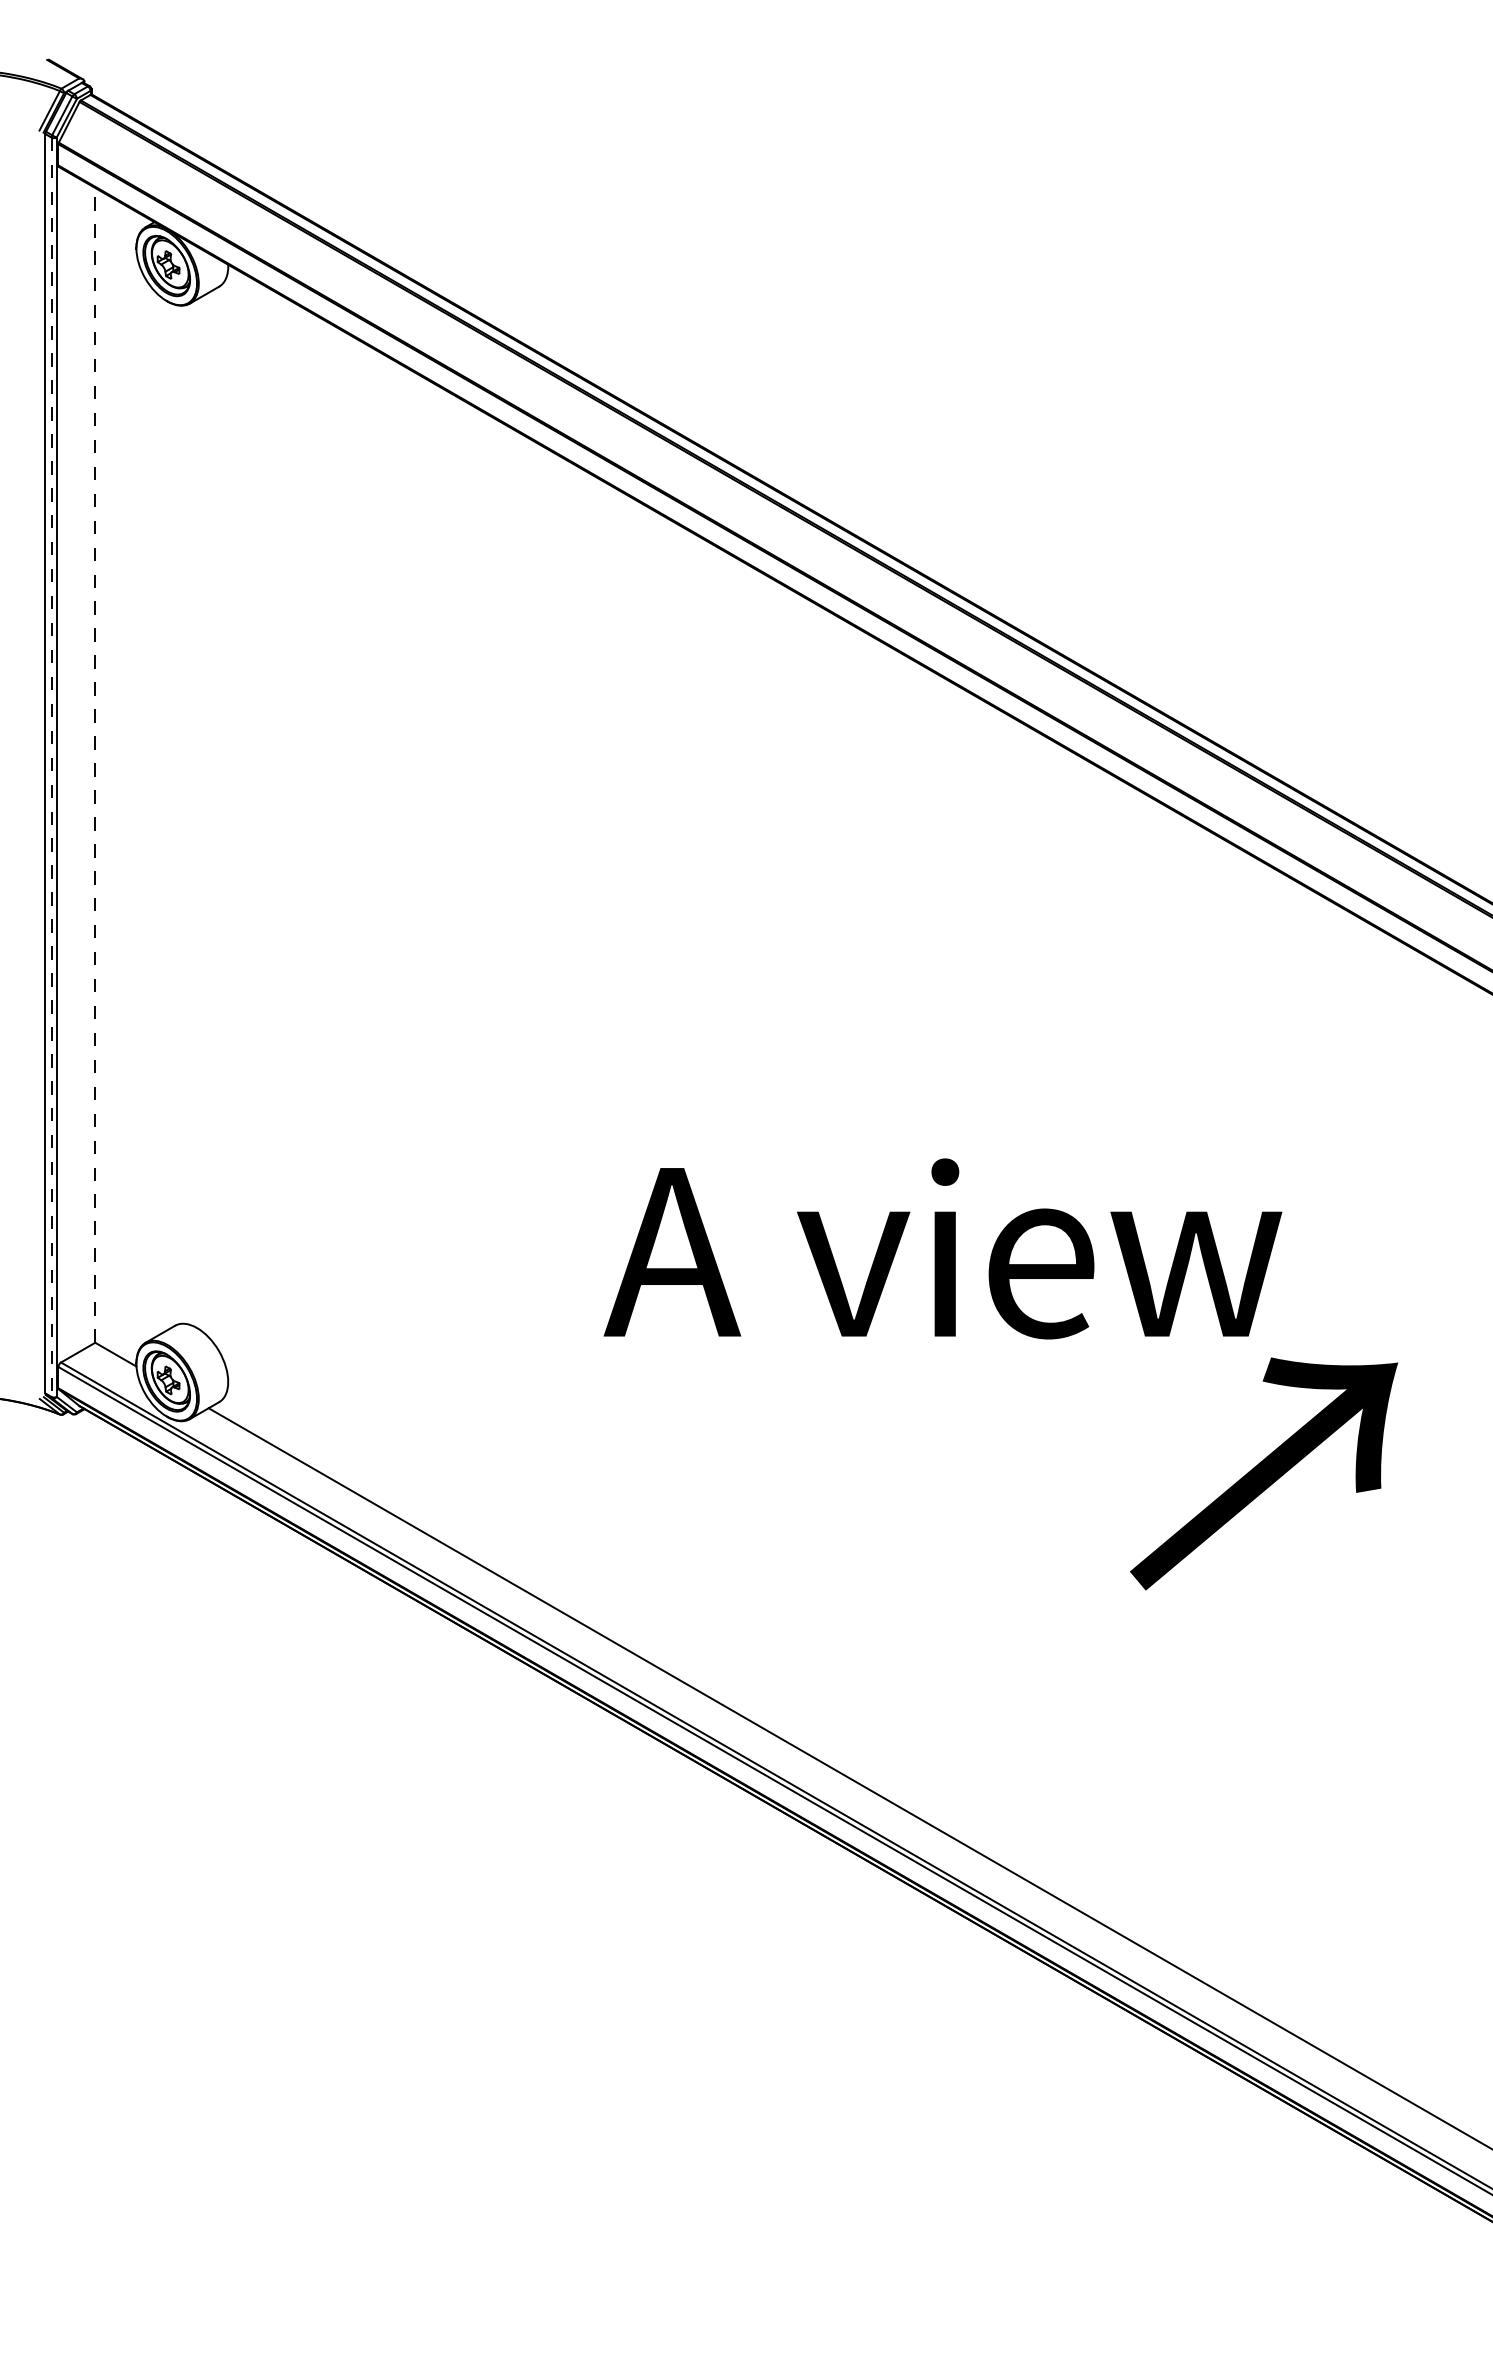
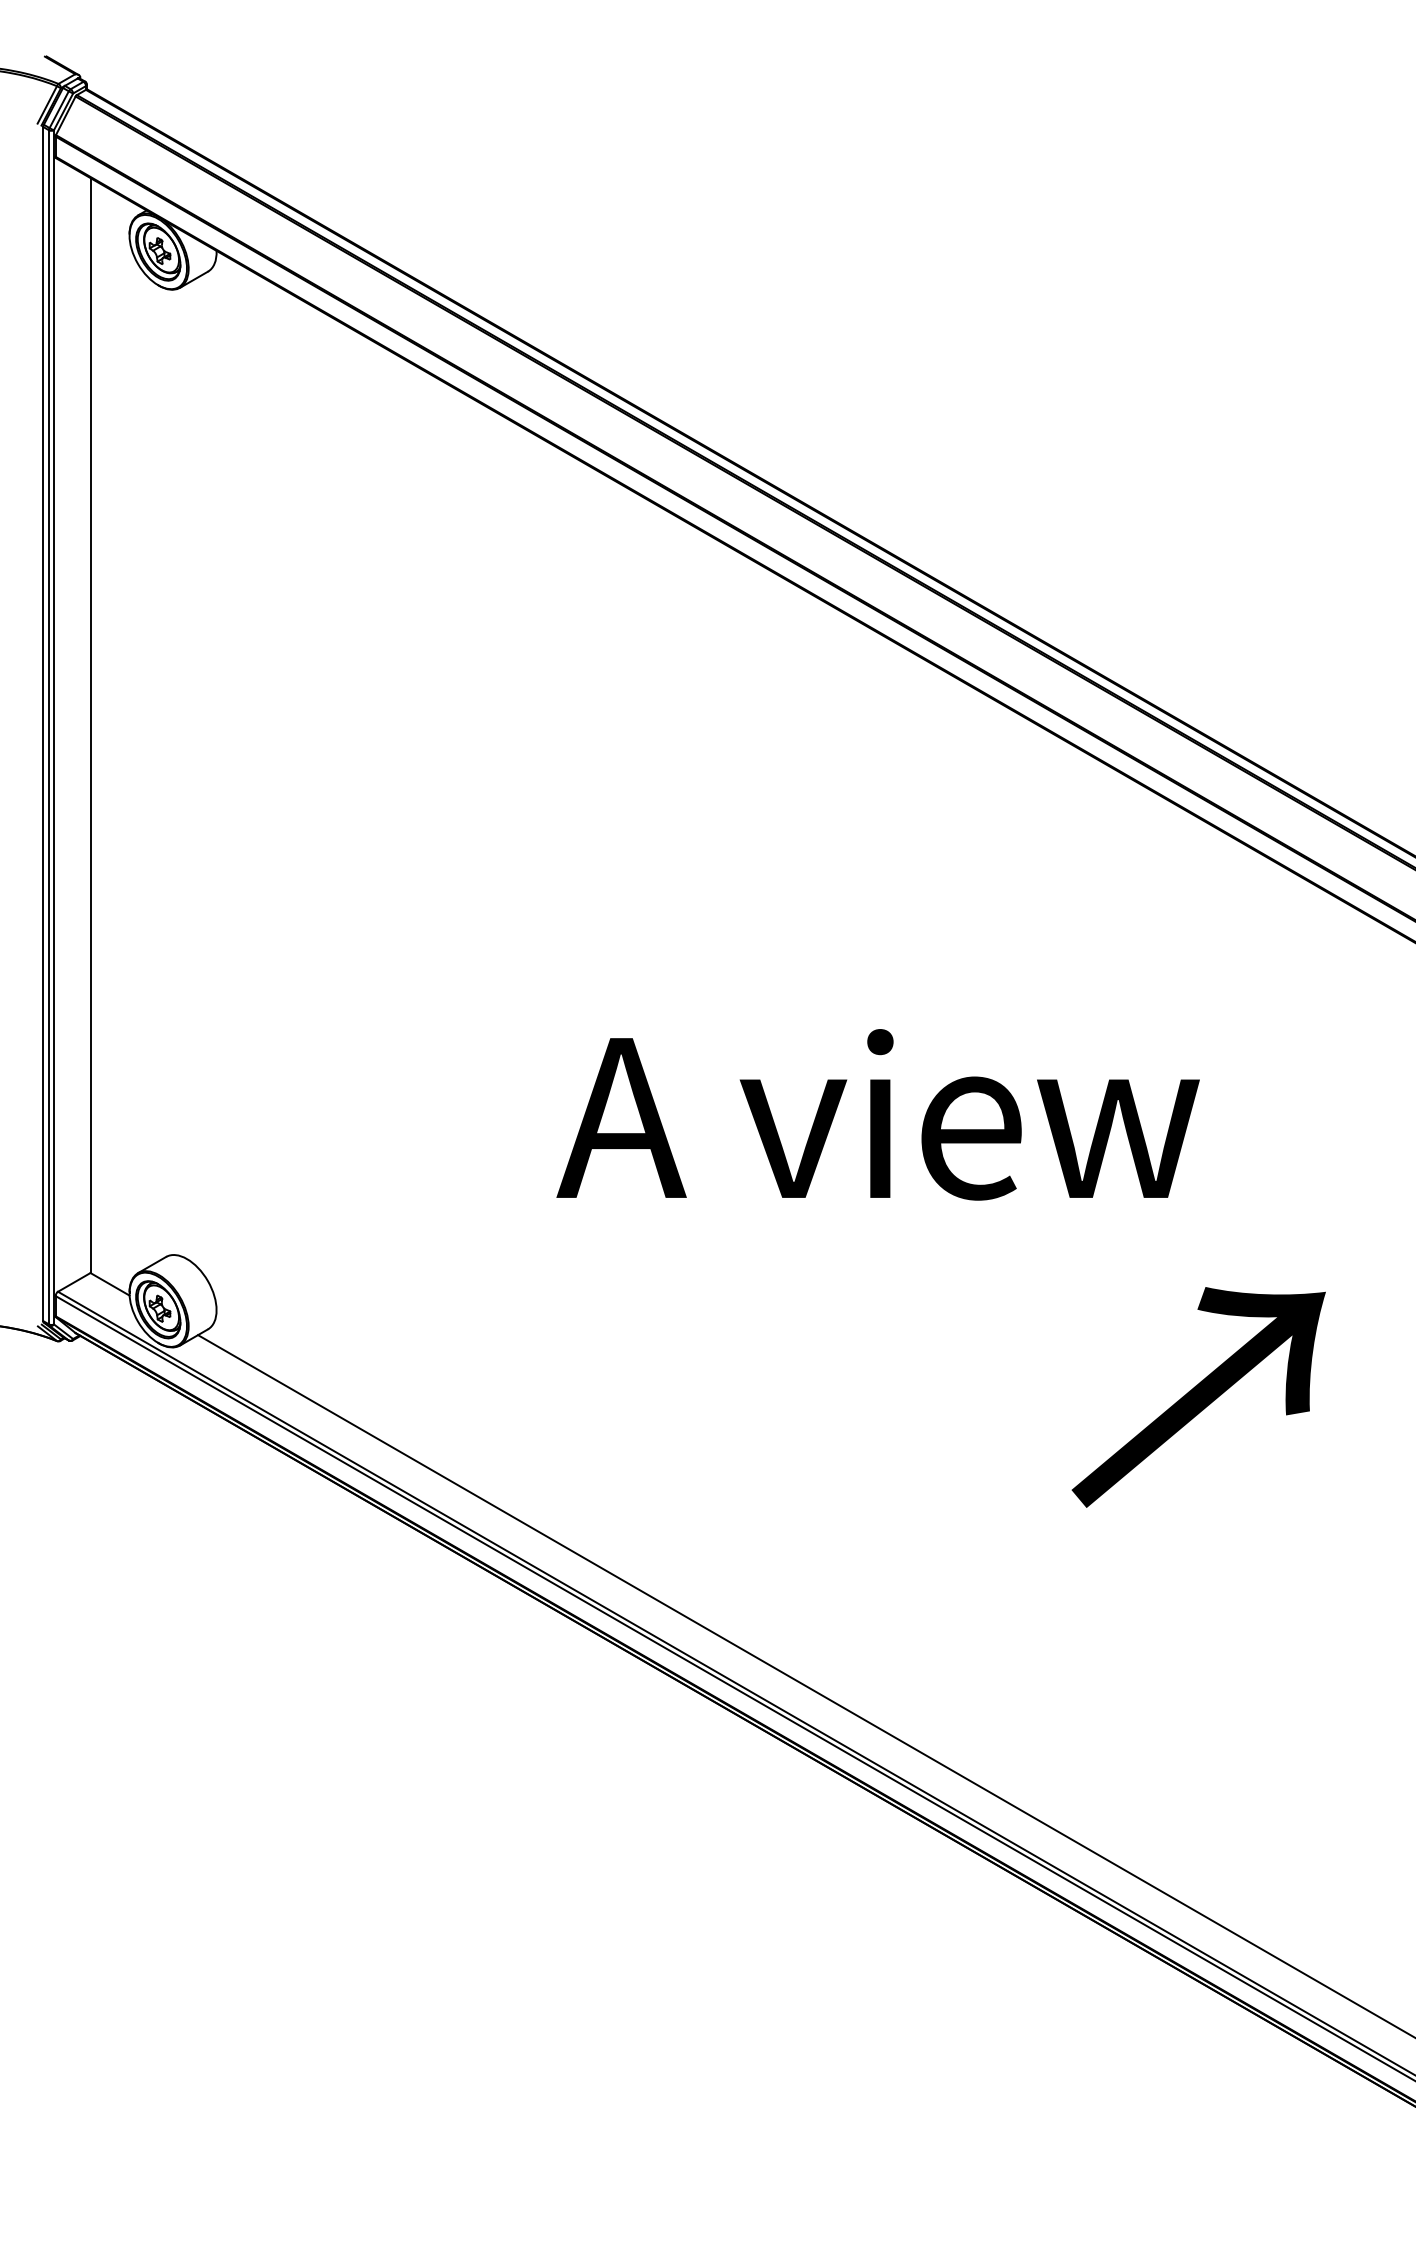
line: (95, 764) -> (90, 724), dashed -> solid
line: (51, 767) -> (49, 727), dashed -> solid
text: (942, 1248) -> (877, 1114), moved

